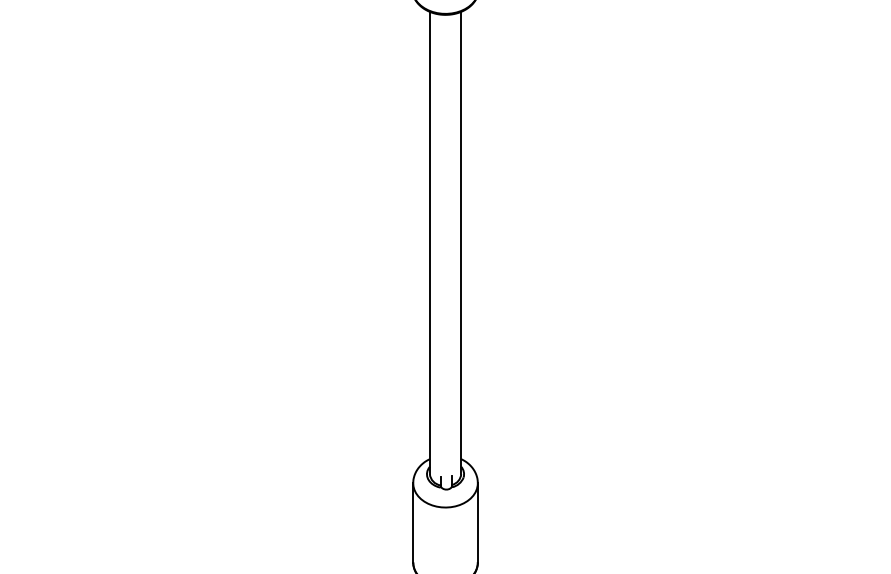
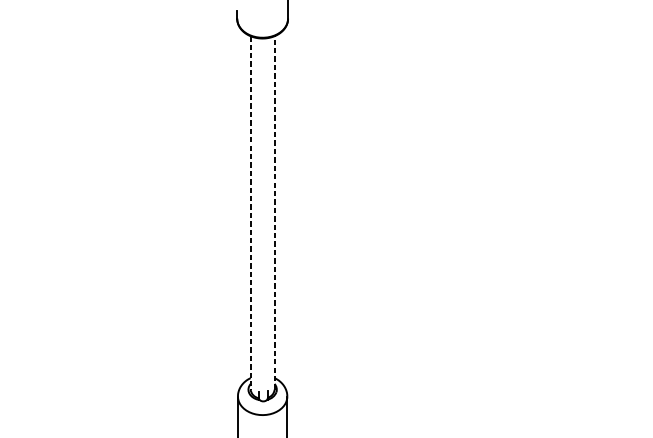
line: (461, 242) -> (274, 212), solid -> dashed
line: (429, 243) -> (250, 213), solid -> dashed

